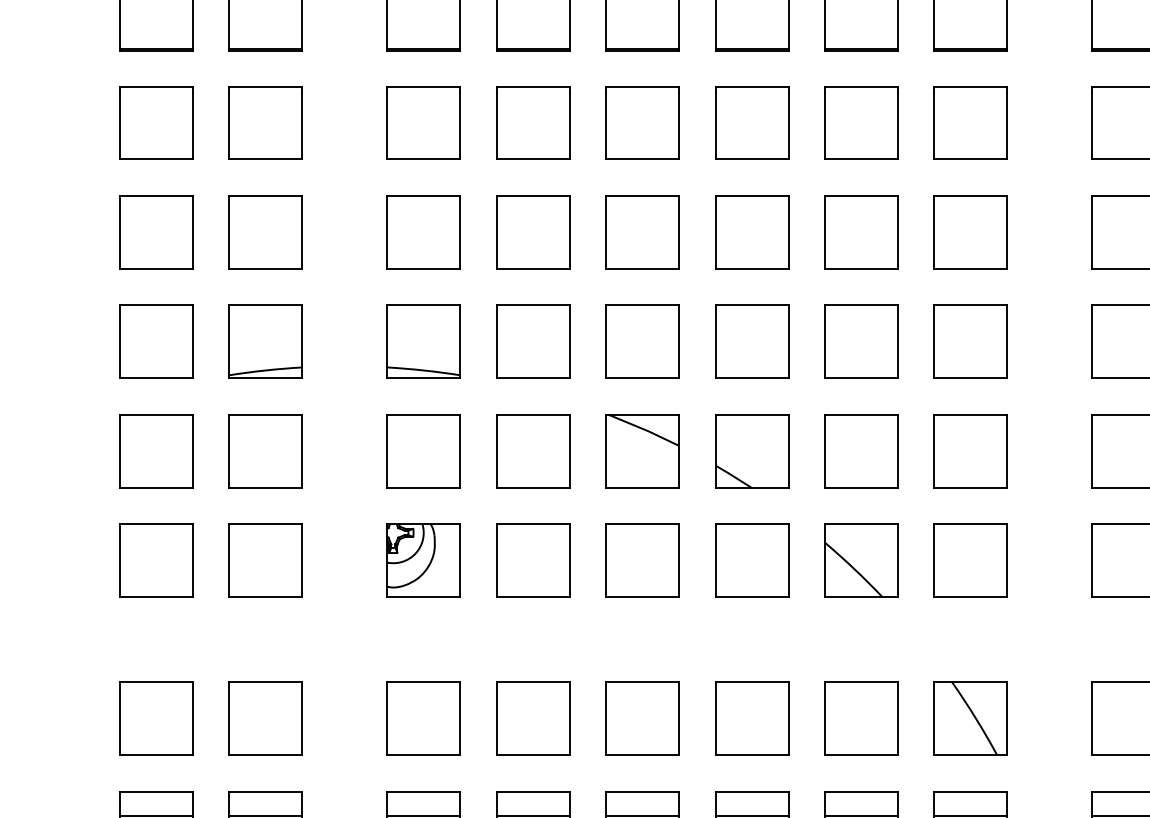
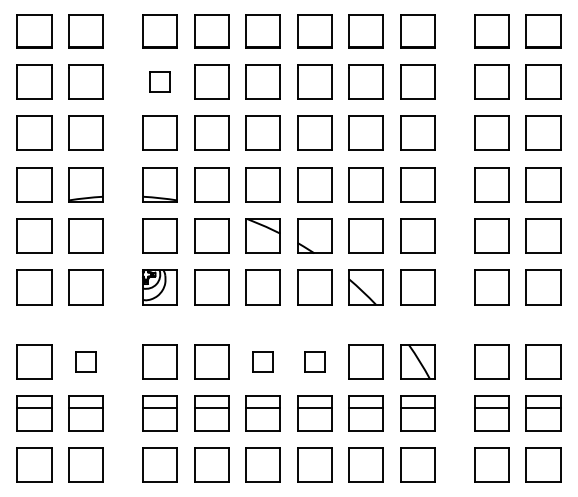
part: (422, 122) -> (159, 81), size x0.6
part: (264, 717) -> (85, 361), size x0.6
part: (641, 717) -> (262, 361), size x0.6
part: (751, 717) -> (314, 361), size x0.6

